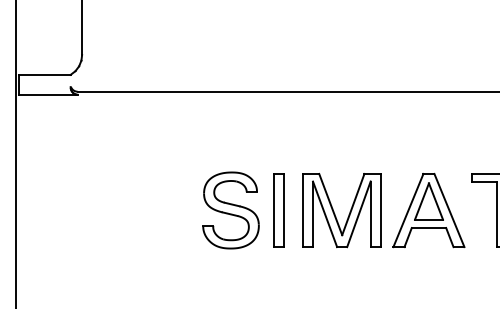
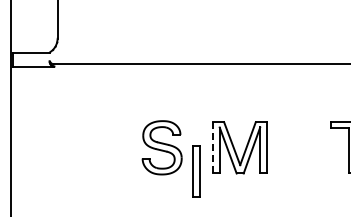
part: (279, 210) -> (196, 171), moved
line: (302, 210) -> (212, 147), solid -> dashed
part: (428, 210) -> (300, 147), removed

